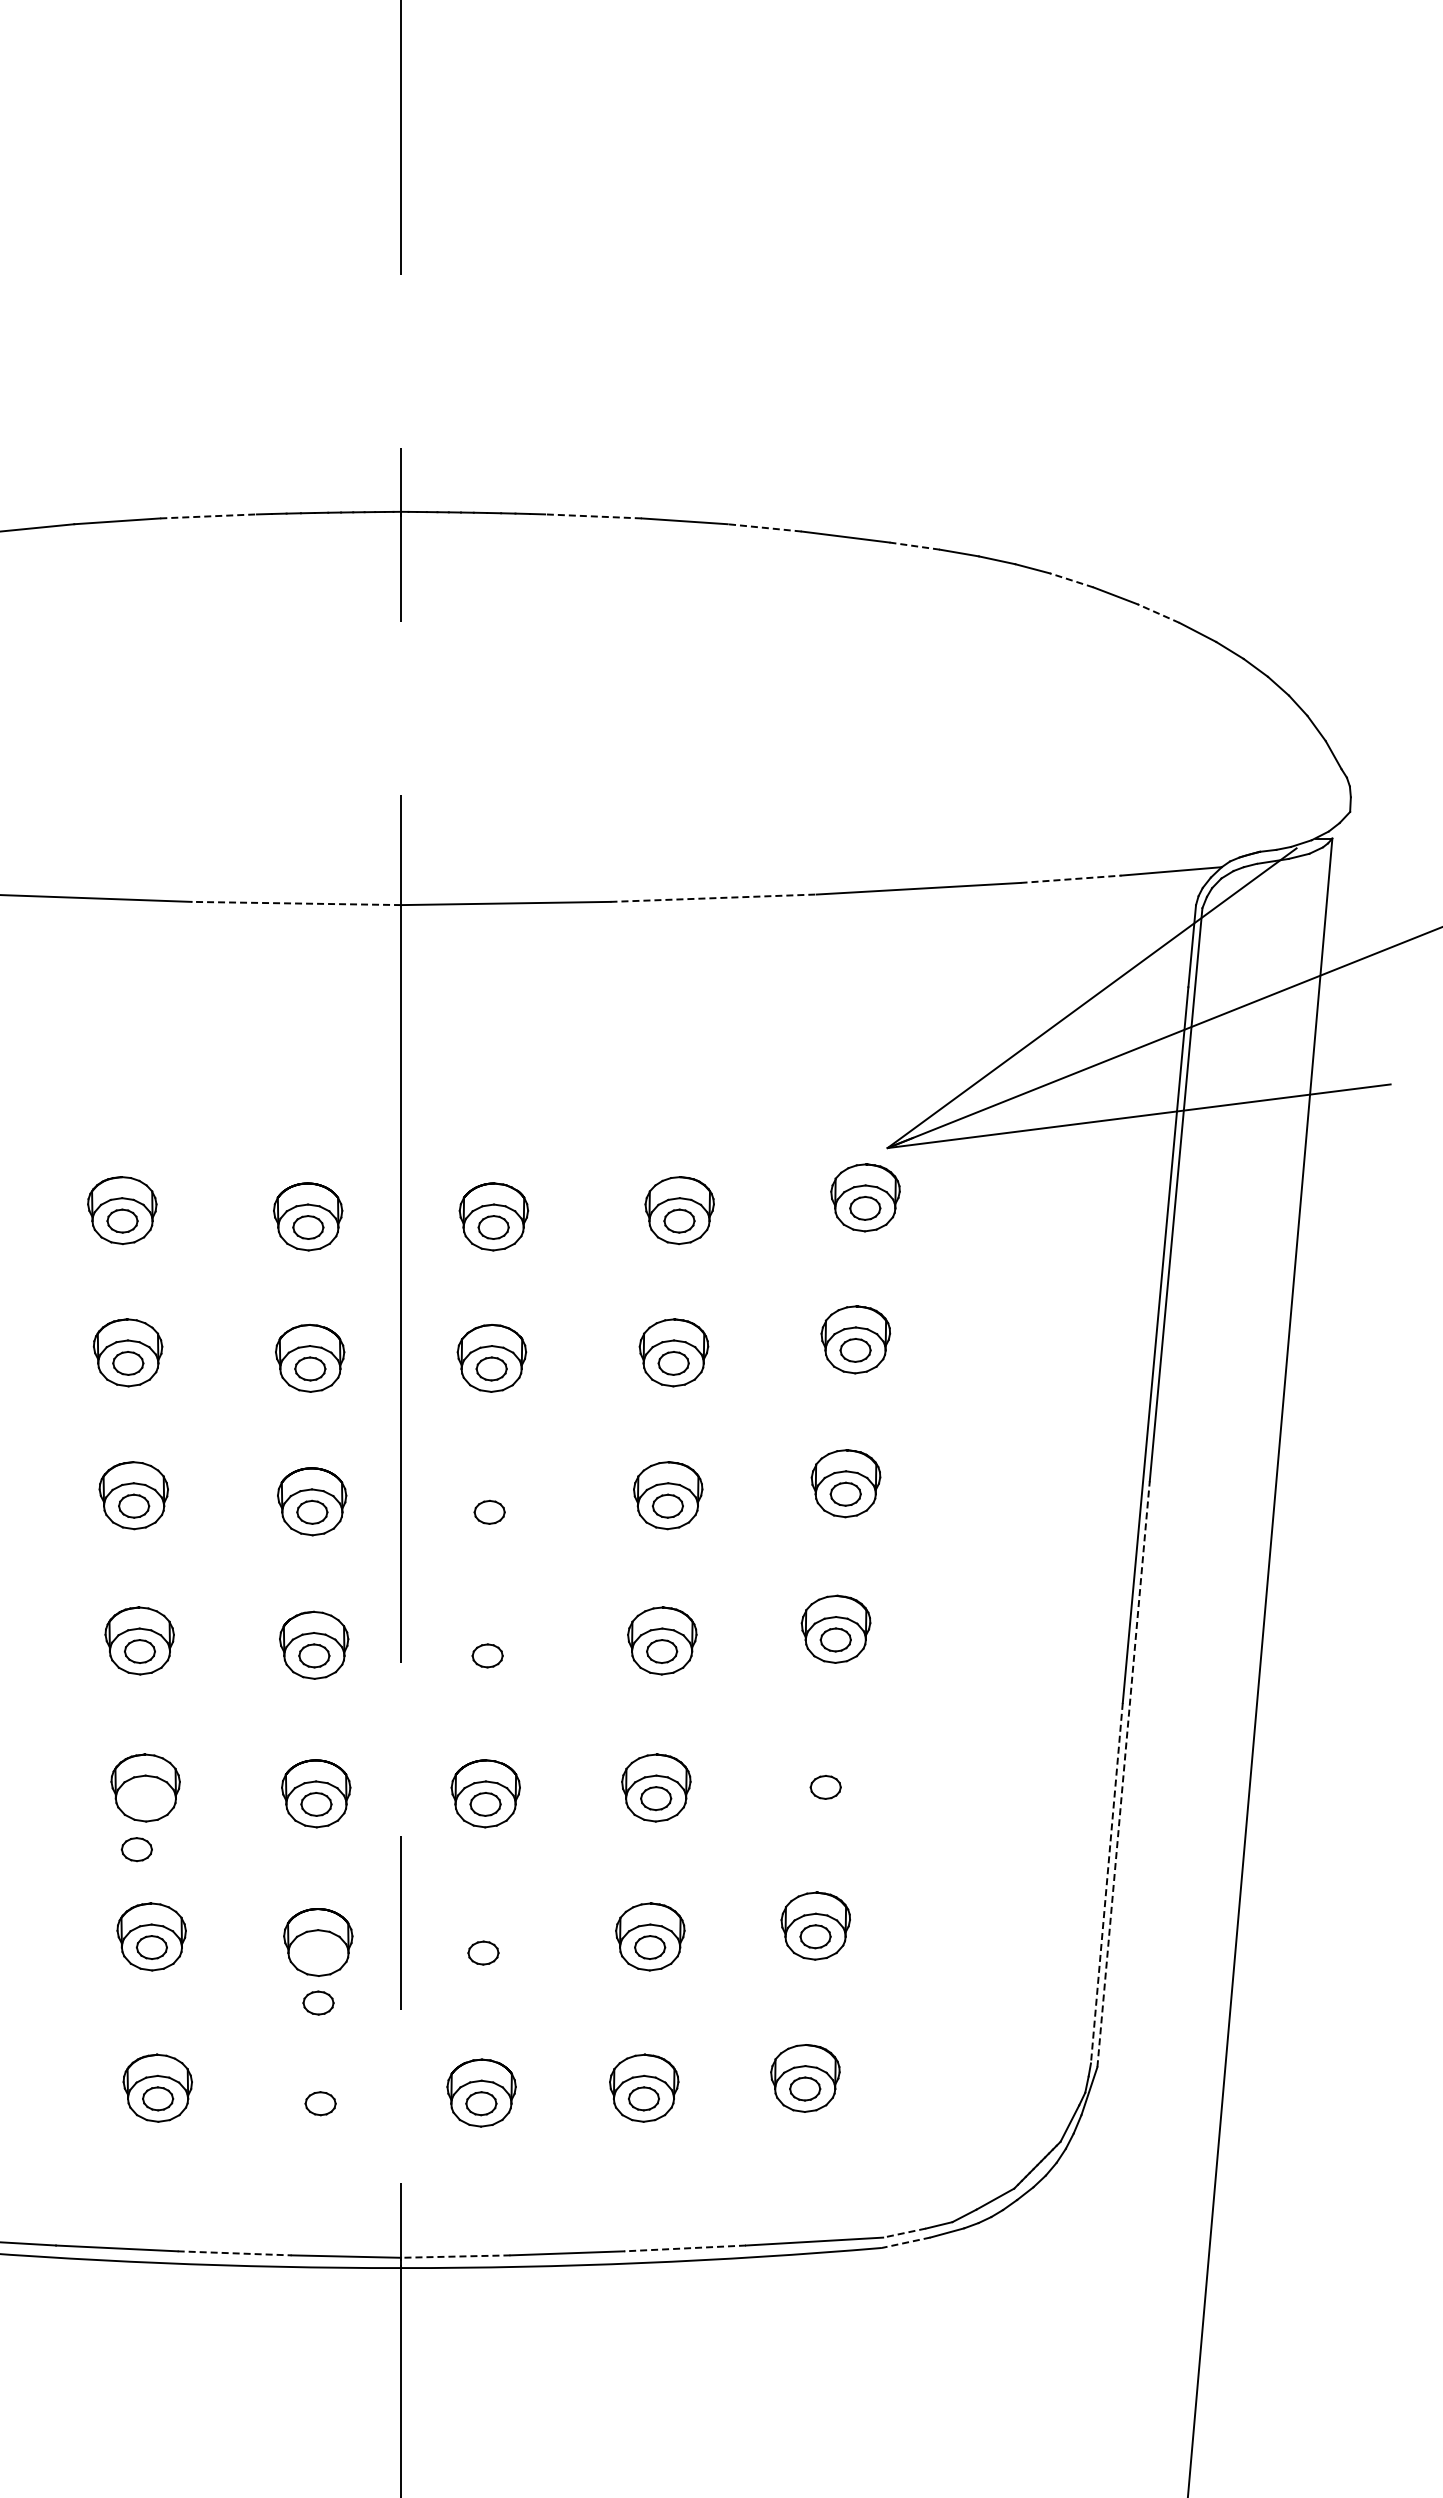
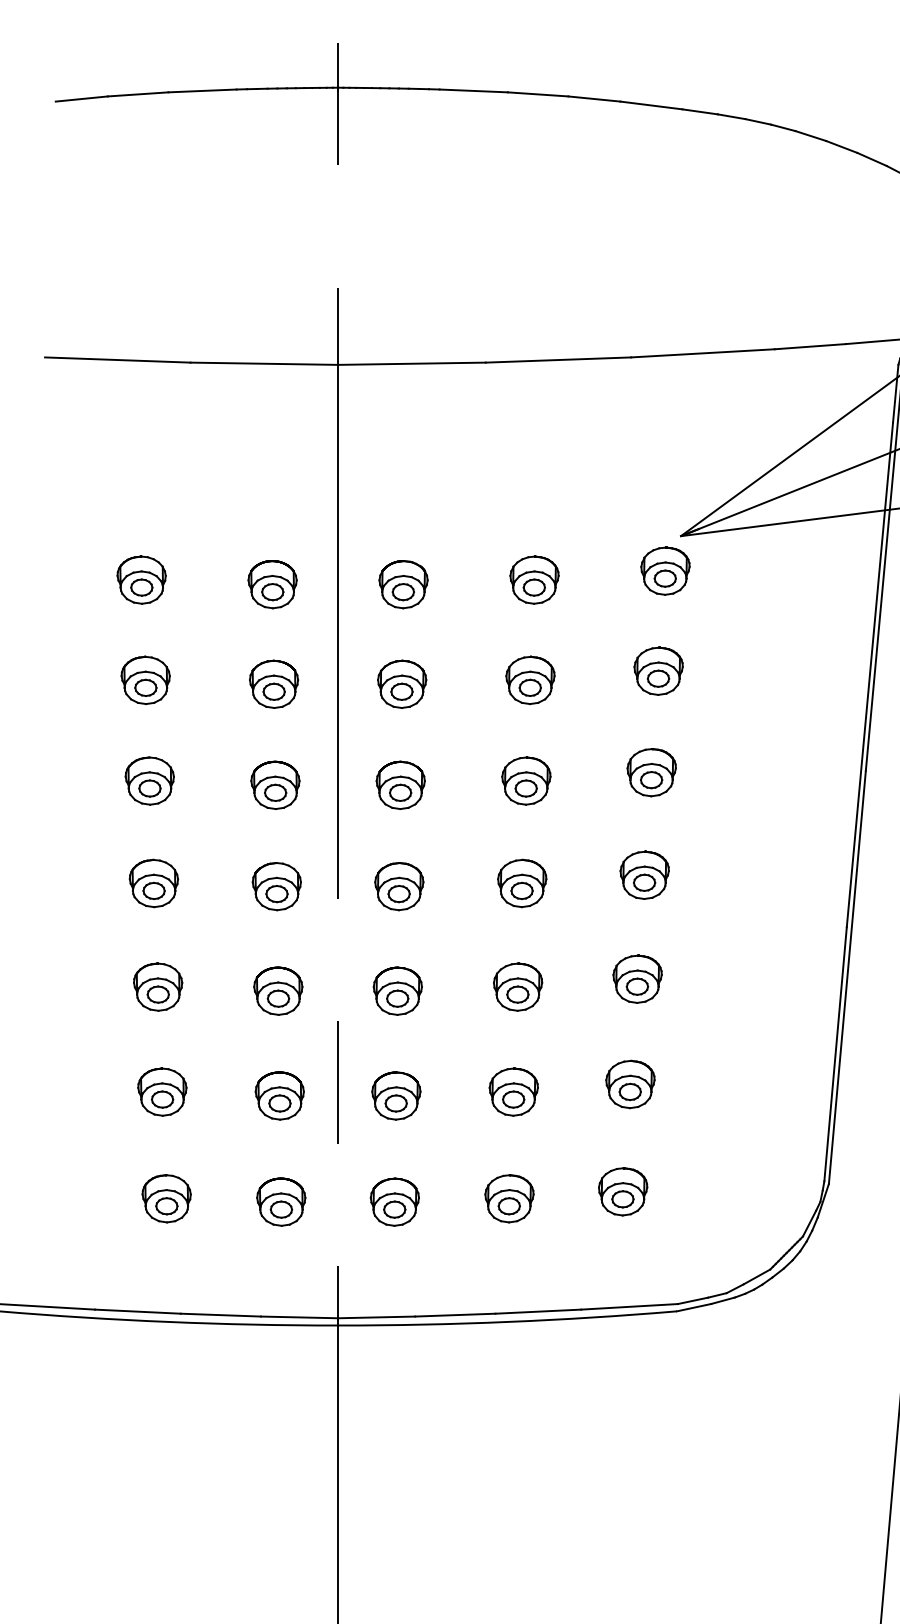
line: (209, 516) -> (203, 91), dashed -> solid
line: (592, 516) -> (473, 91), dashed -> solid
line: (764, 527) -> (594, 98), dashed -> solid
line: (914, 546) -> (699, 112), dashed -> solid
line: (1071, 580) -> (810, 136), dashed -> solid
line: (1158, 613) -> (871, 159), dashed -> solid
line: (1070, 879) -> (809, 346), dashed -> solid
line: (714, 898) -> (559, 360), dashed -> solid
line: (296, 903) -> (264, 363), dashed -> solid
part: (489, 1501) -> (400, 785), added
part: (487, 1644) -> (399, 886), added
line: (1123, 1773) -> (847, 976), dashed -> solid
part: (825, 1776) -> (637, 979), added
part: (136, 1849) -> (158, 994), moved
line: (1106, 1883) -> (835, 1054), dashed -> solid
part: (483, 1942) -> (396, 1096), added
part: (318, 2002) -> (279, 1103), moved
part: (320, 2092) -> (281, 1201), added
line: (904, 2233) -> (692, 1301), dashed -> solid
line: (906, 2242) -> (694, 1307), dashed -> solid
line: (685, 2248) -> (538, 1311), dashed -> solid
line: (235, 2253) -> (221, 1315), dashed -> solid
line: (455, 2256) -> (376, 1317), dashed -> solid

